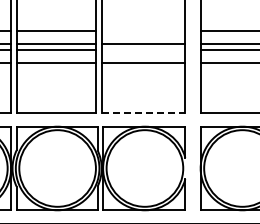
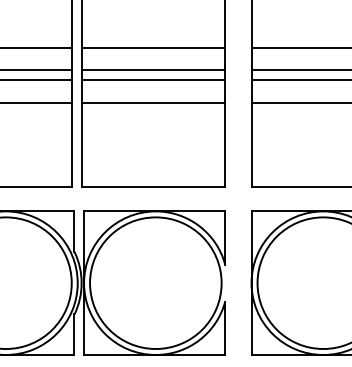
line: (143, 31) -> (153, 47), added
line: (143, 50) -> (153, 80), added
line: (143, 112) -> (153, 187), dashed -> solid

